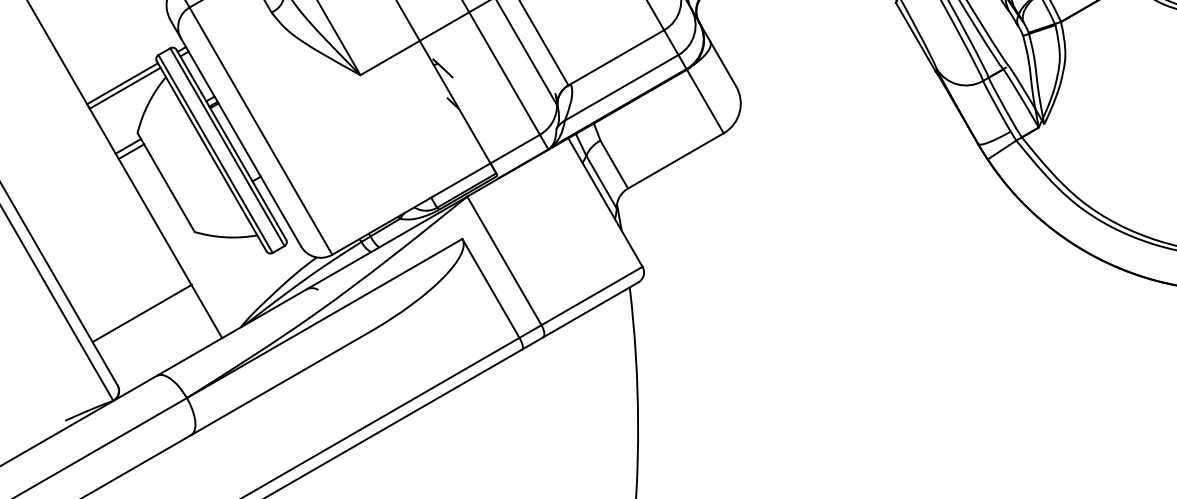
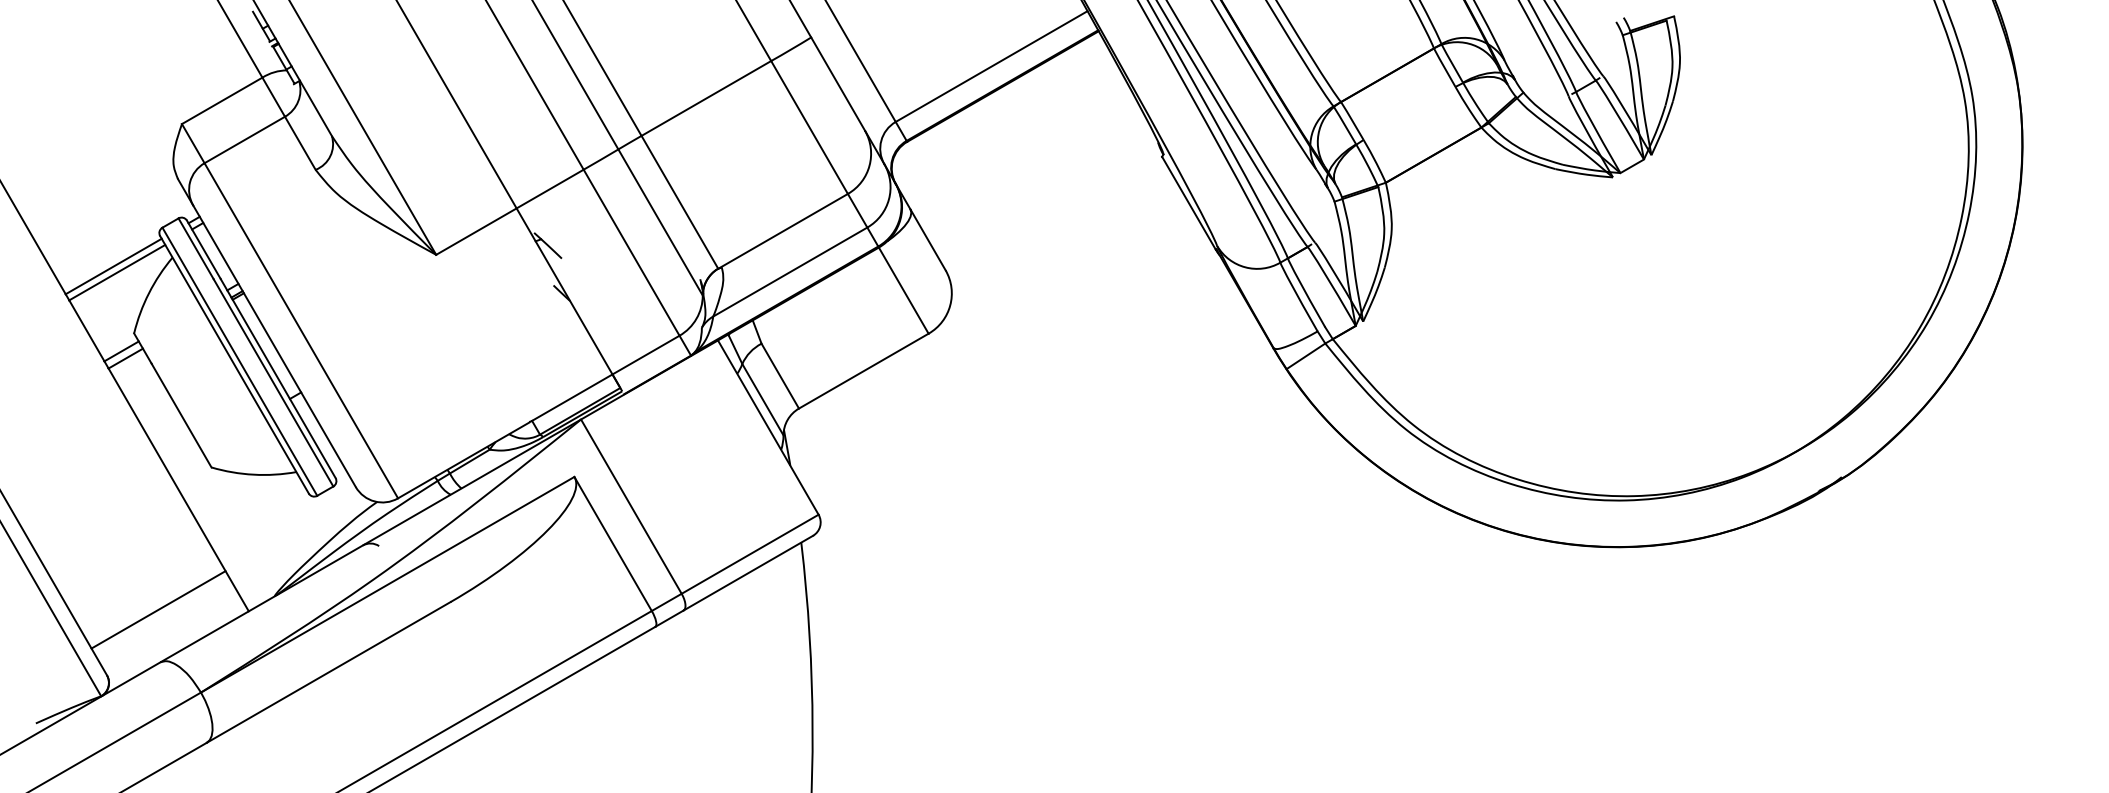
line: (142, 313) -> (158, 609), moved

